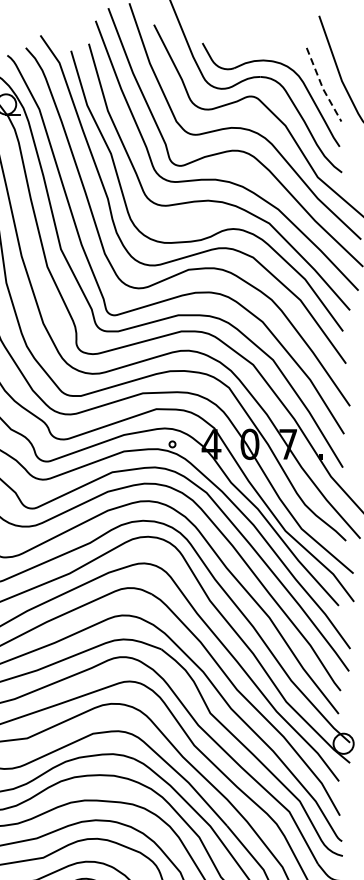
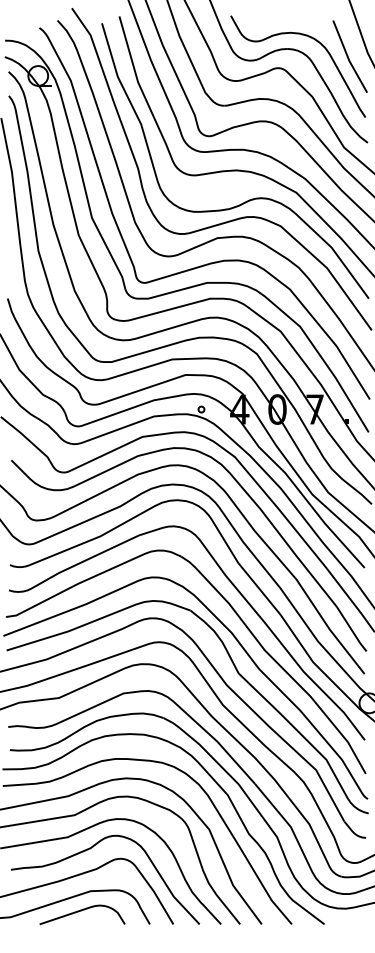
line: (322, 86) -> (348, 58), dashed -> solid

